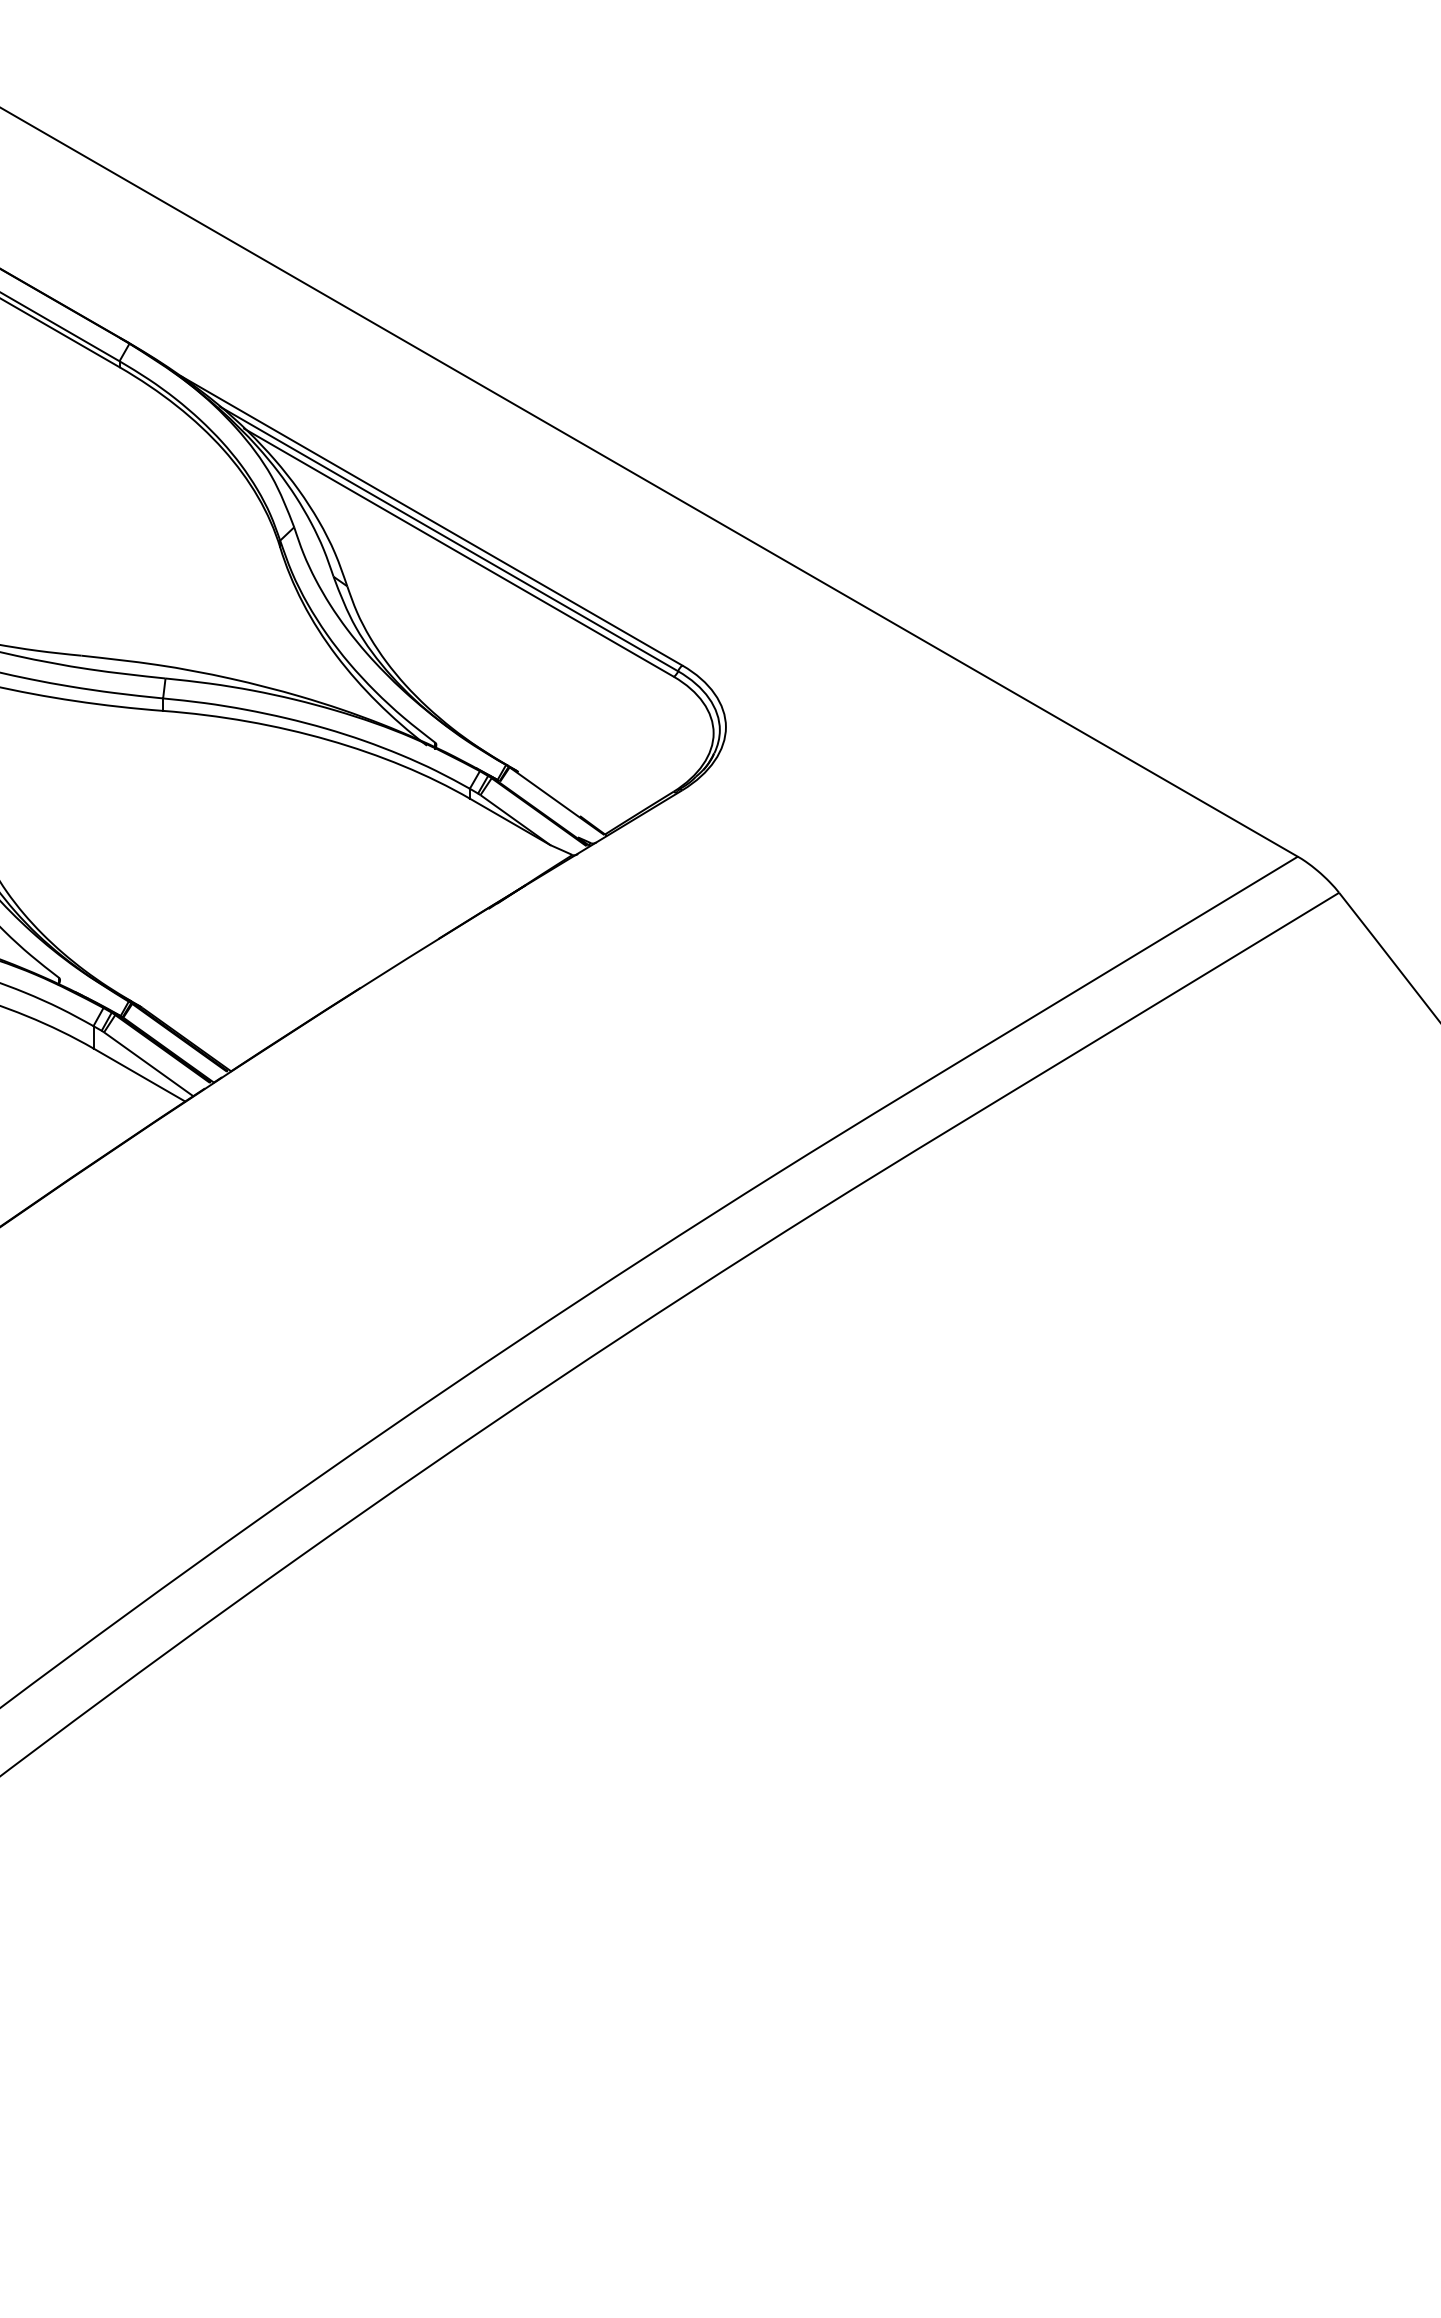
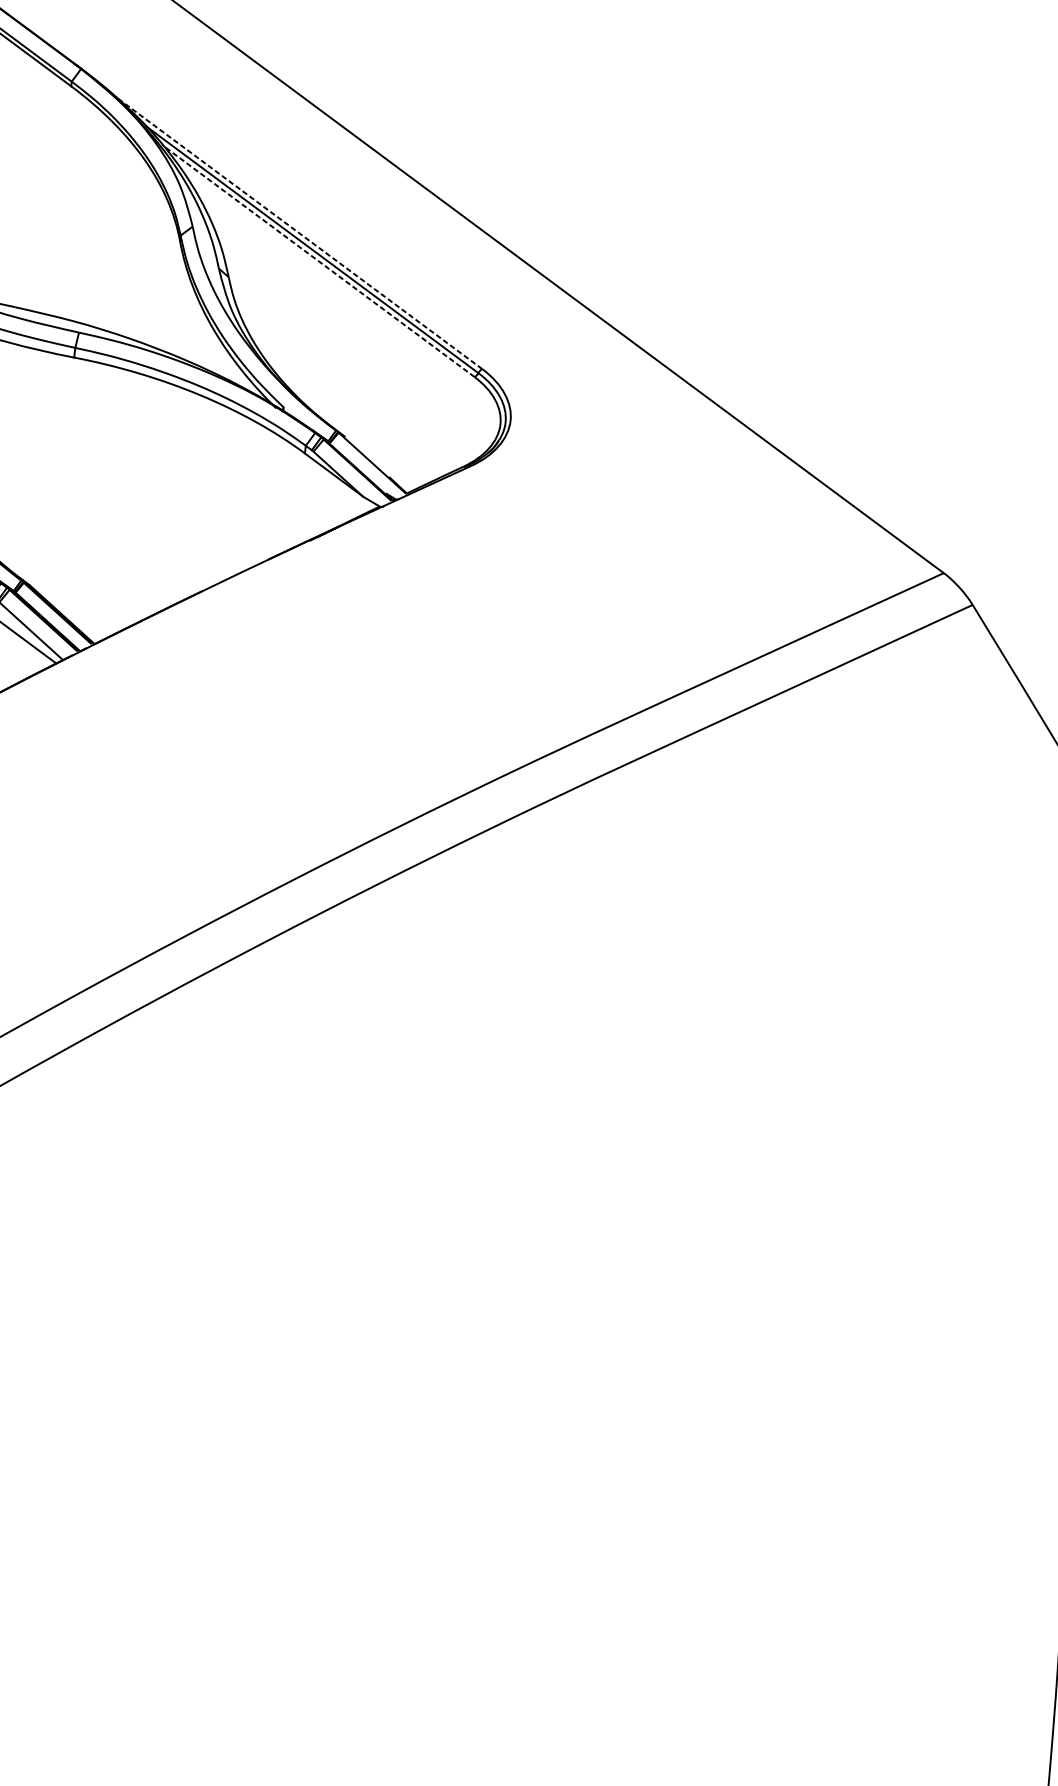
line: (431, 520) -> (300, 233), solid -> dashed
line: (458, 552) -> (318, 260), solid -> dashed

